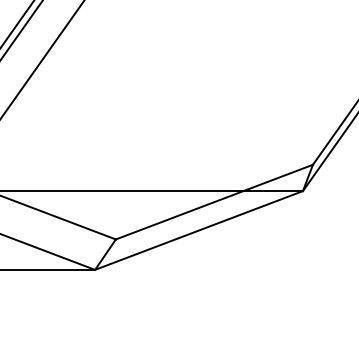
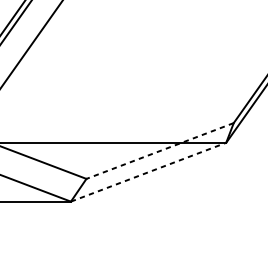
line: (213, 202) -> (159, 151), solid -> dashed
line: (199, 230) -> (148, 172), solid -> dashed

